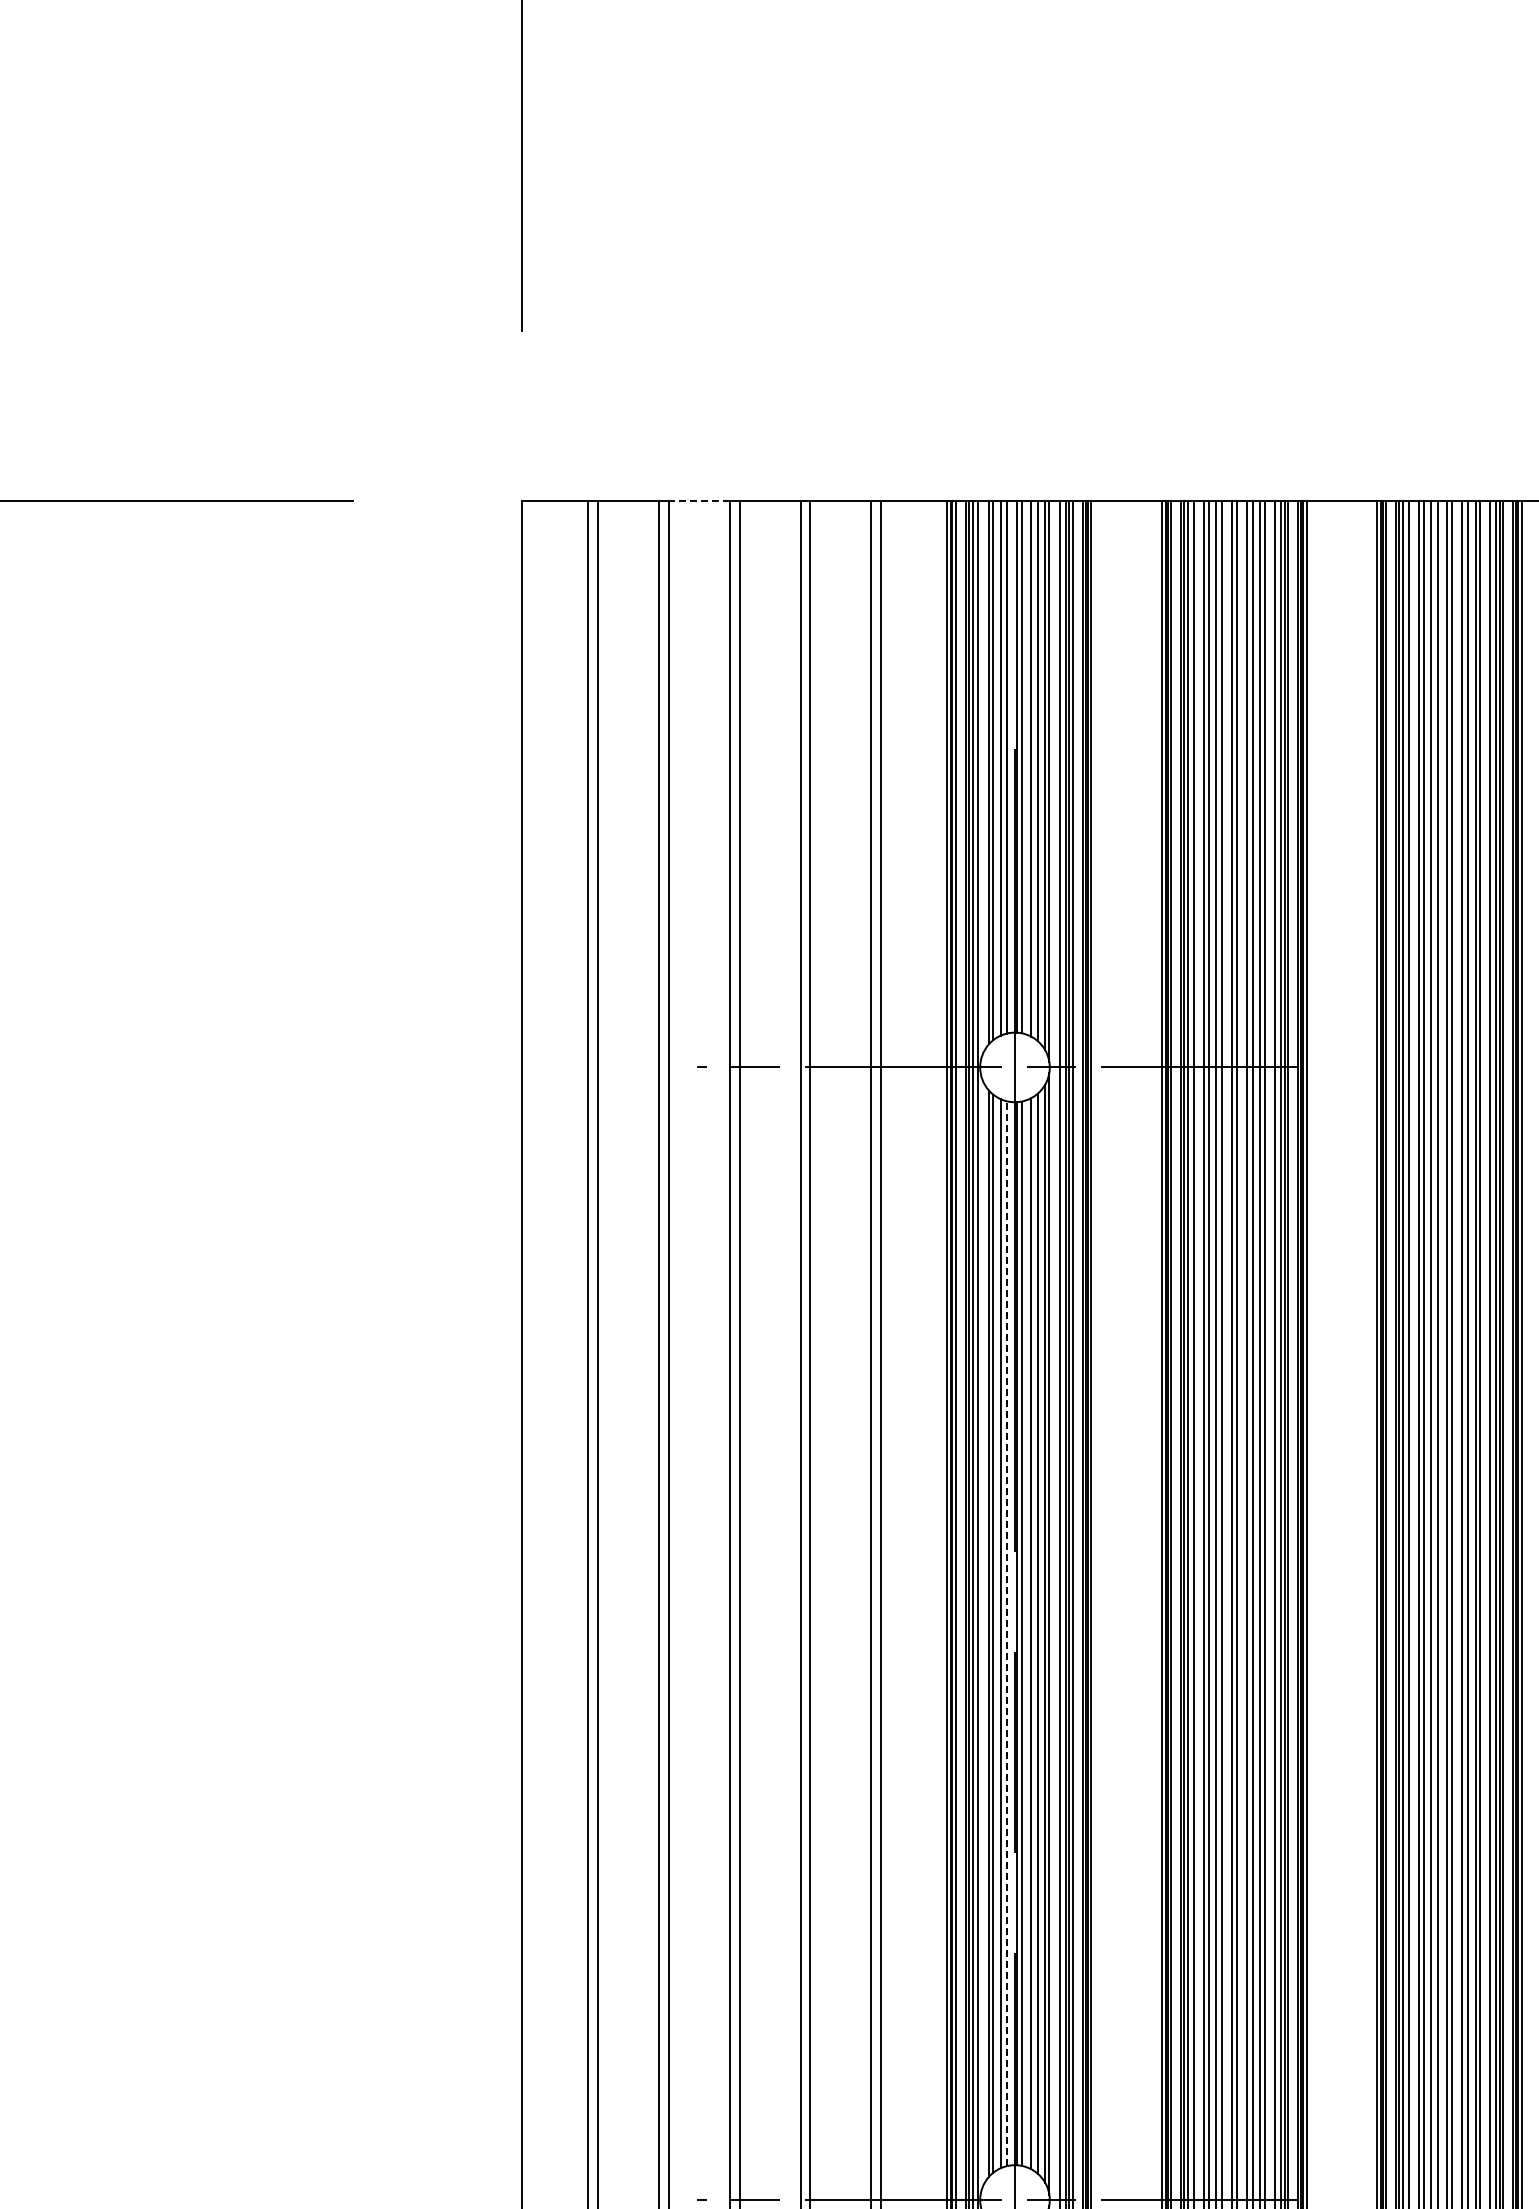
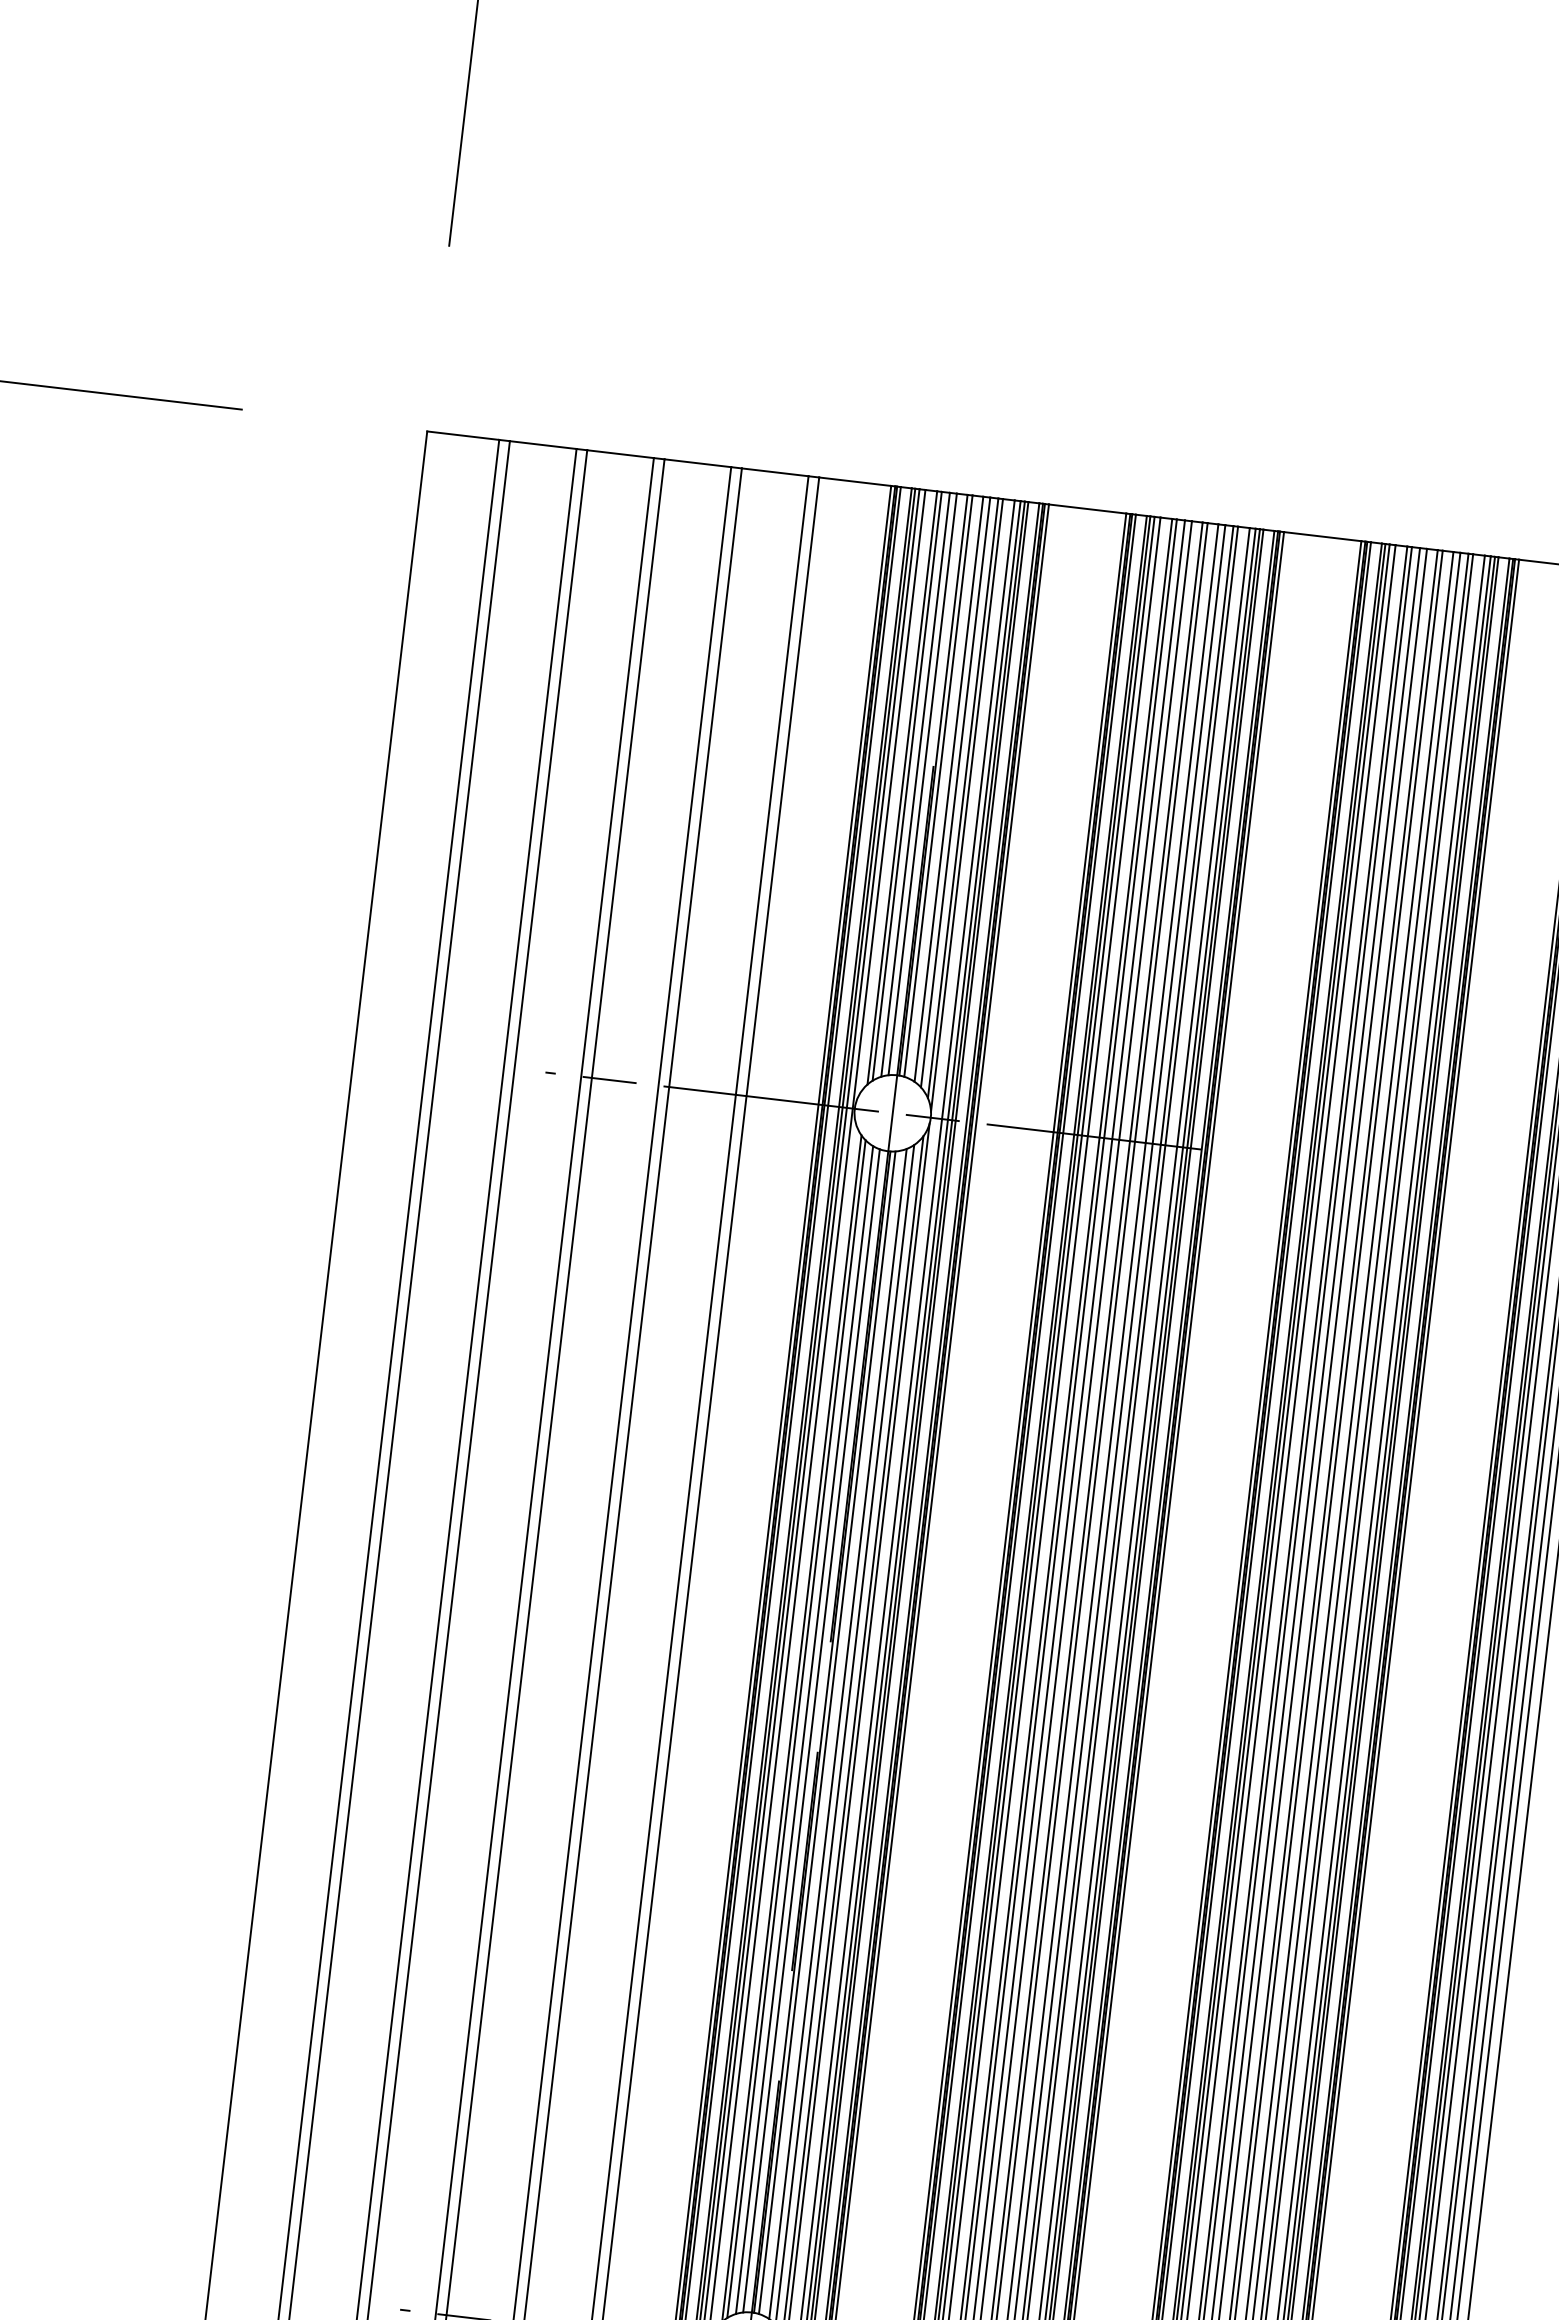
line: (699, 501) -> (620, 454), dashed -> solid
line: (1007, 1633) -> (811, 1730), dashed -> solid

